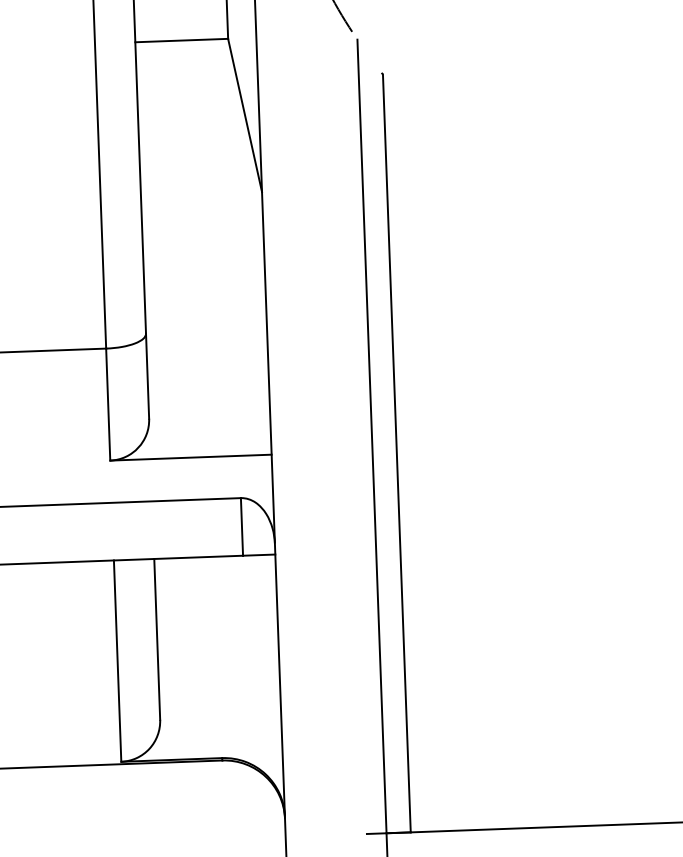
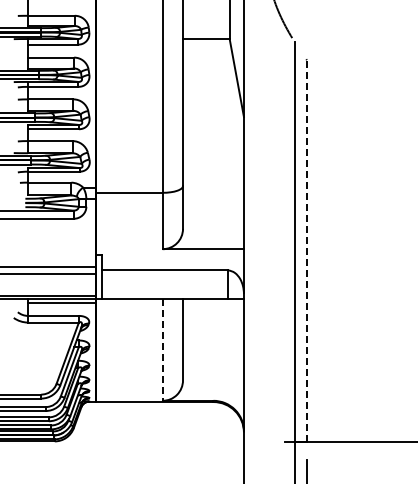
line: (395, 452) -> (306, 250), solid -> dashed
line: (117, 661) -> (162, 350), solid -> dashed

